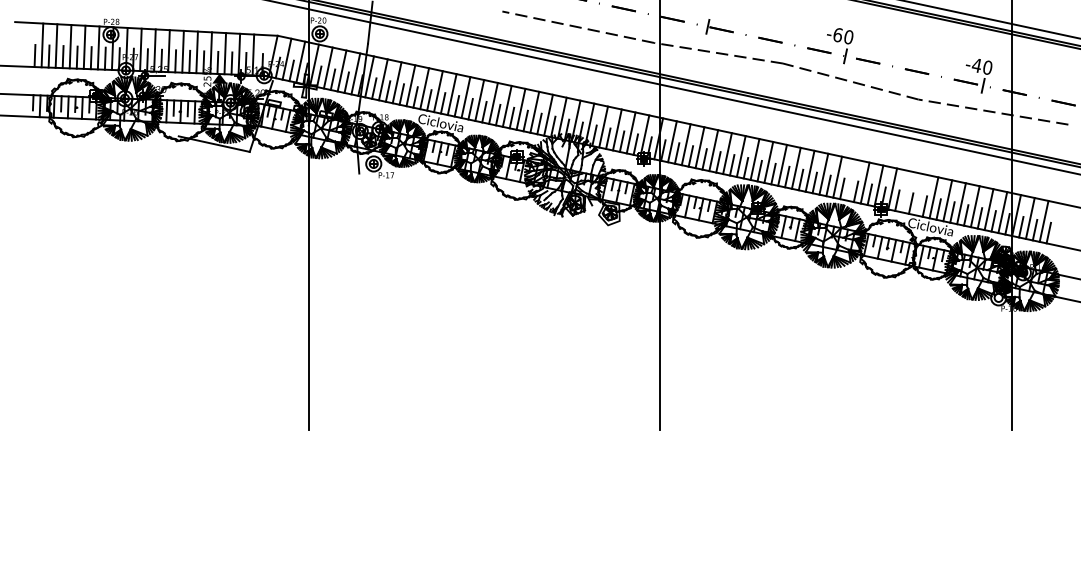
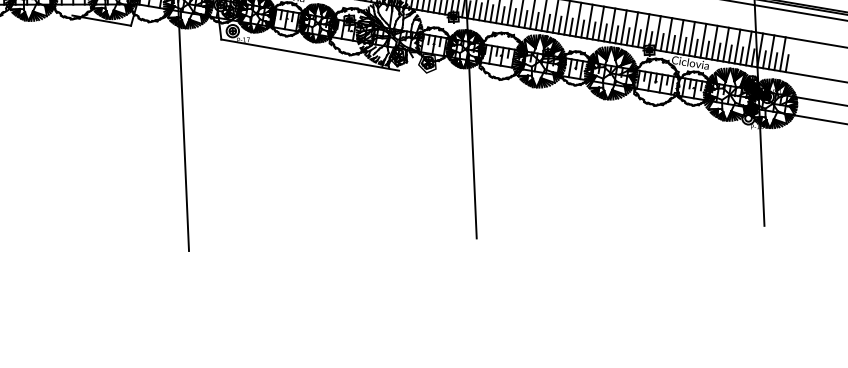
line: (851, 179) -> (623, 26), added
line: (906, 191) -> (669, 34), added
line: (919, 194) -> (680, 36), added
line: (466, 197) -> (309, 55), added

